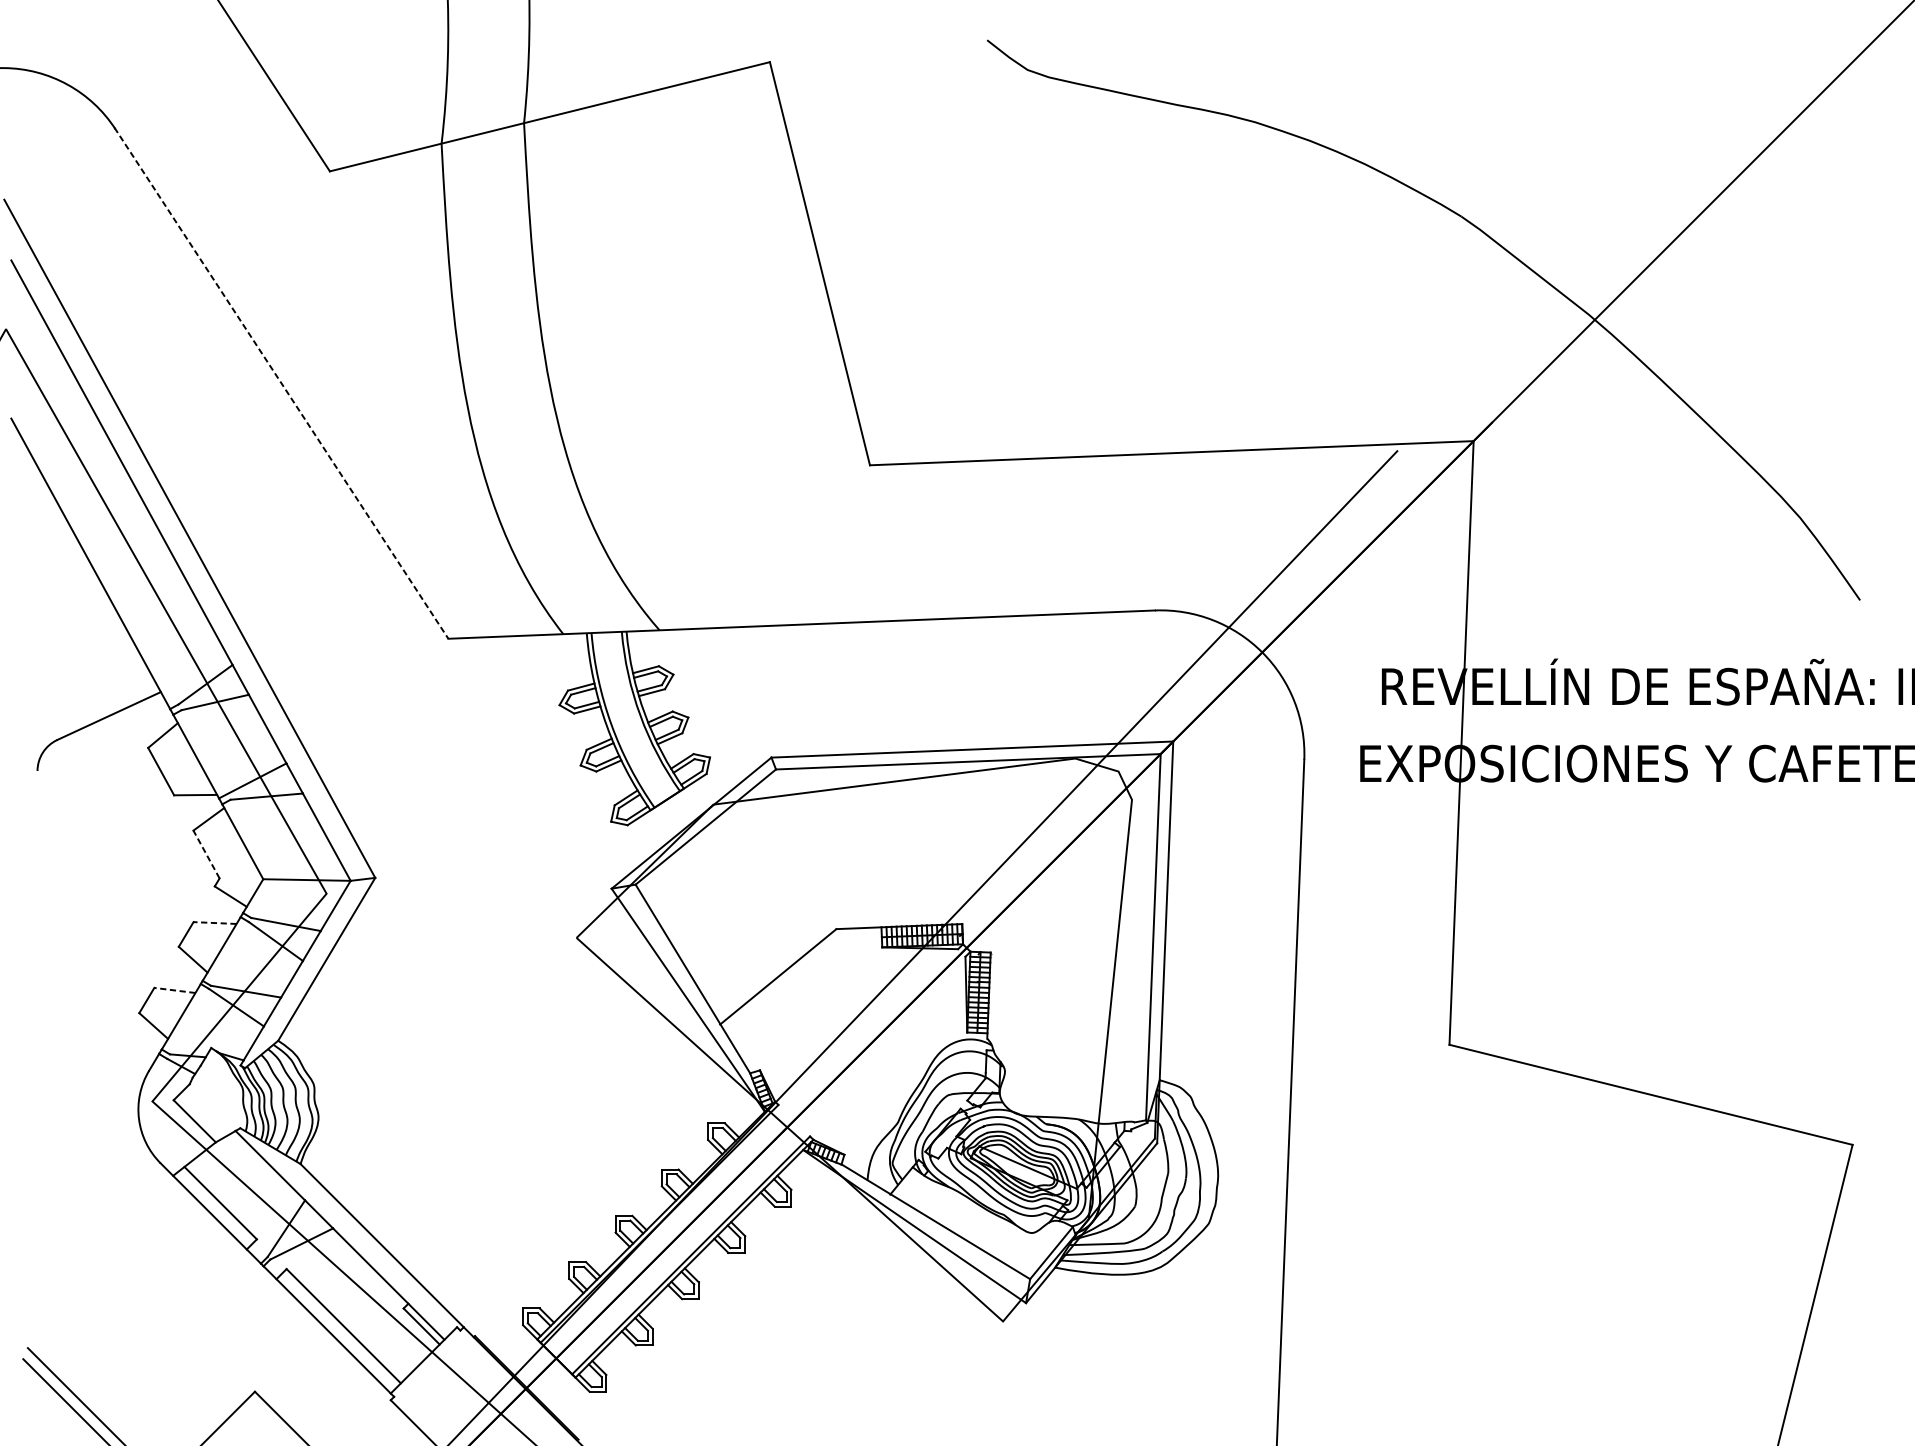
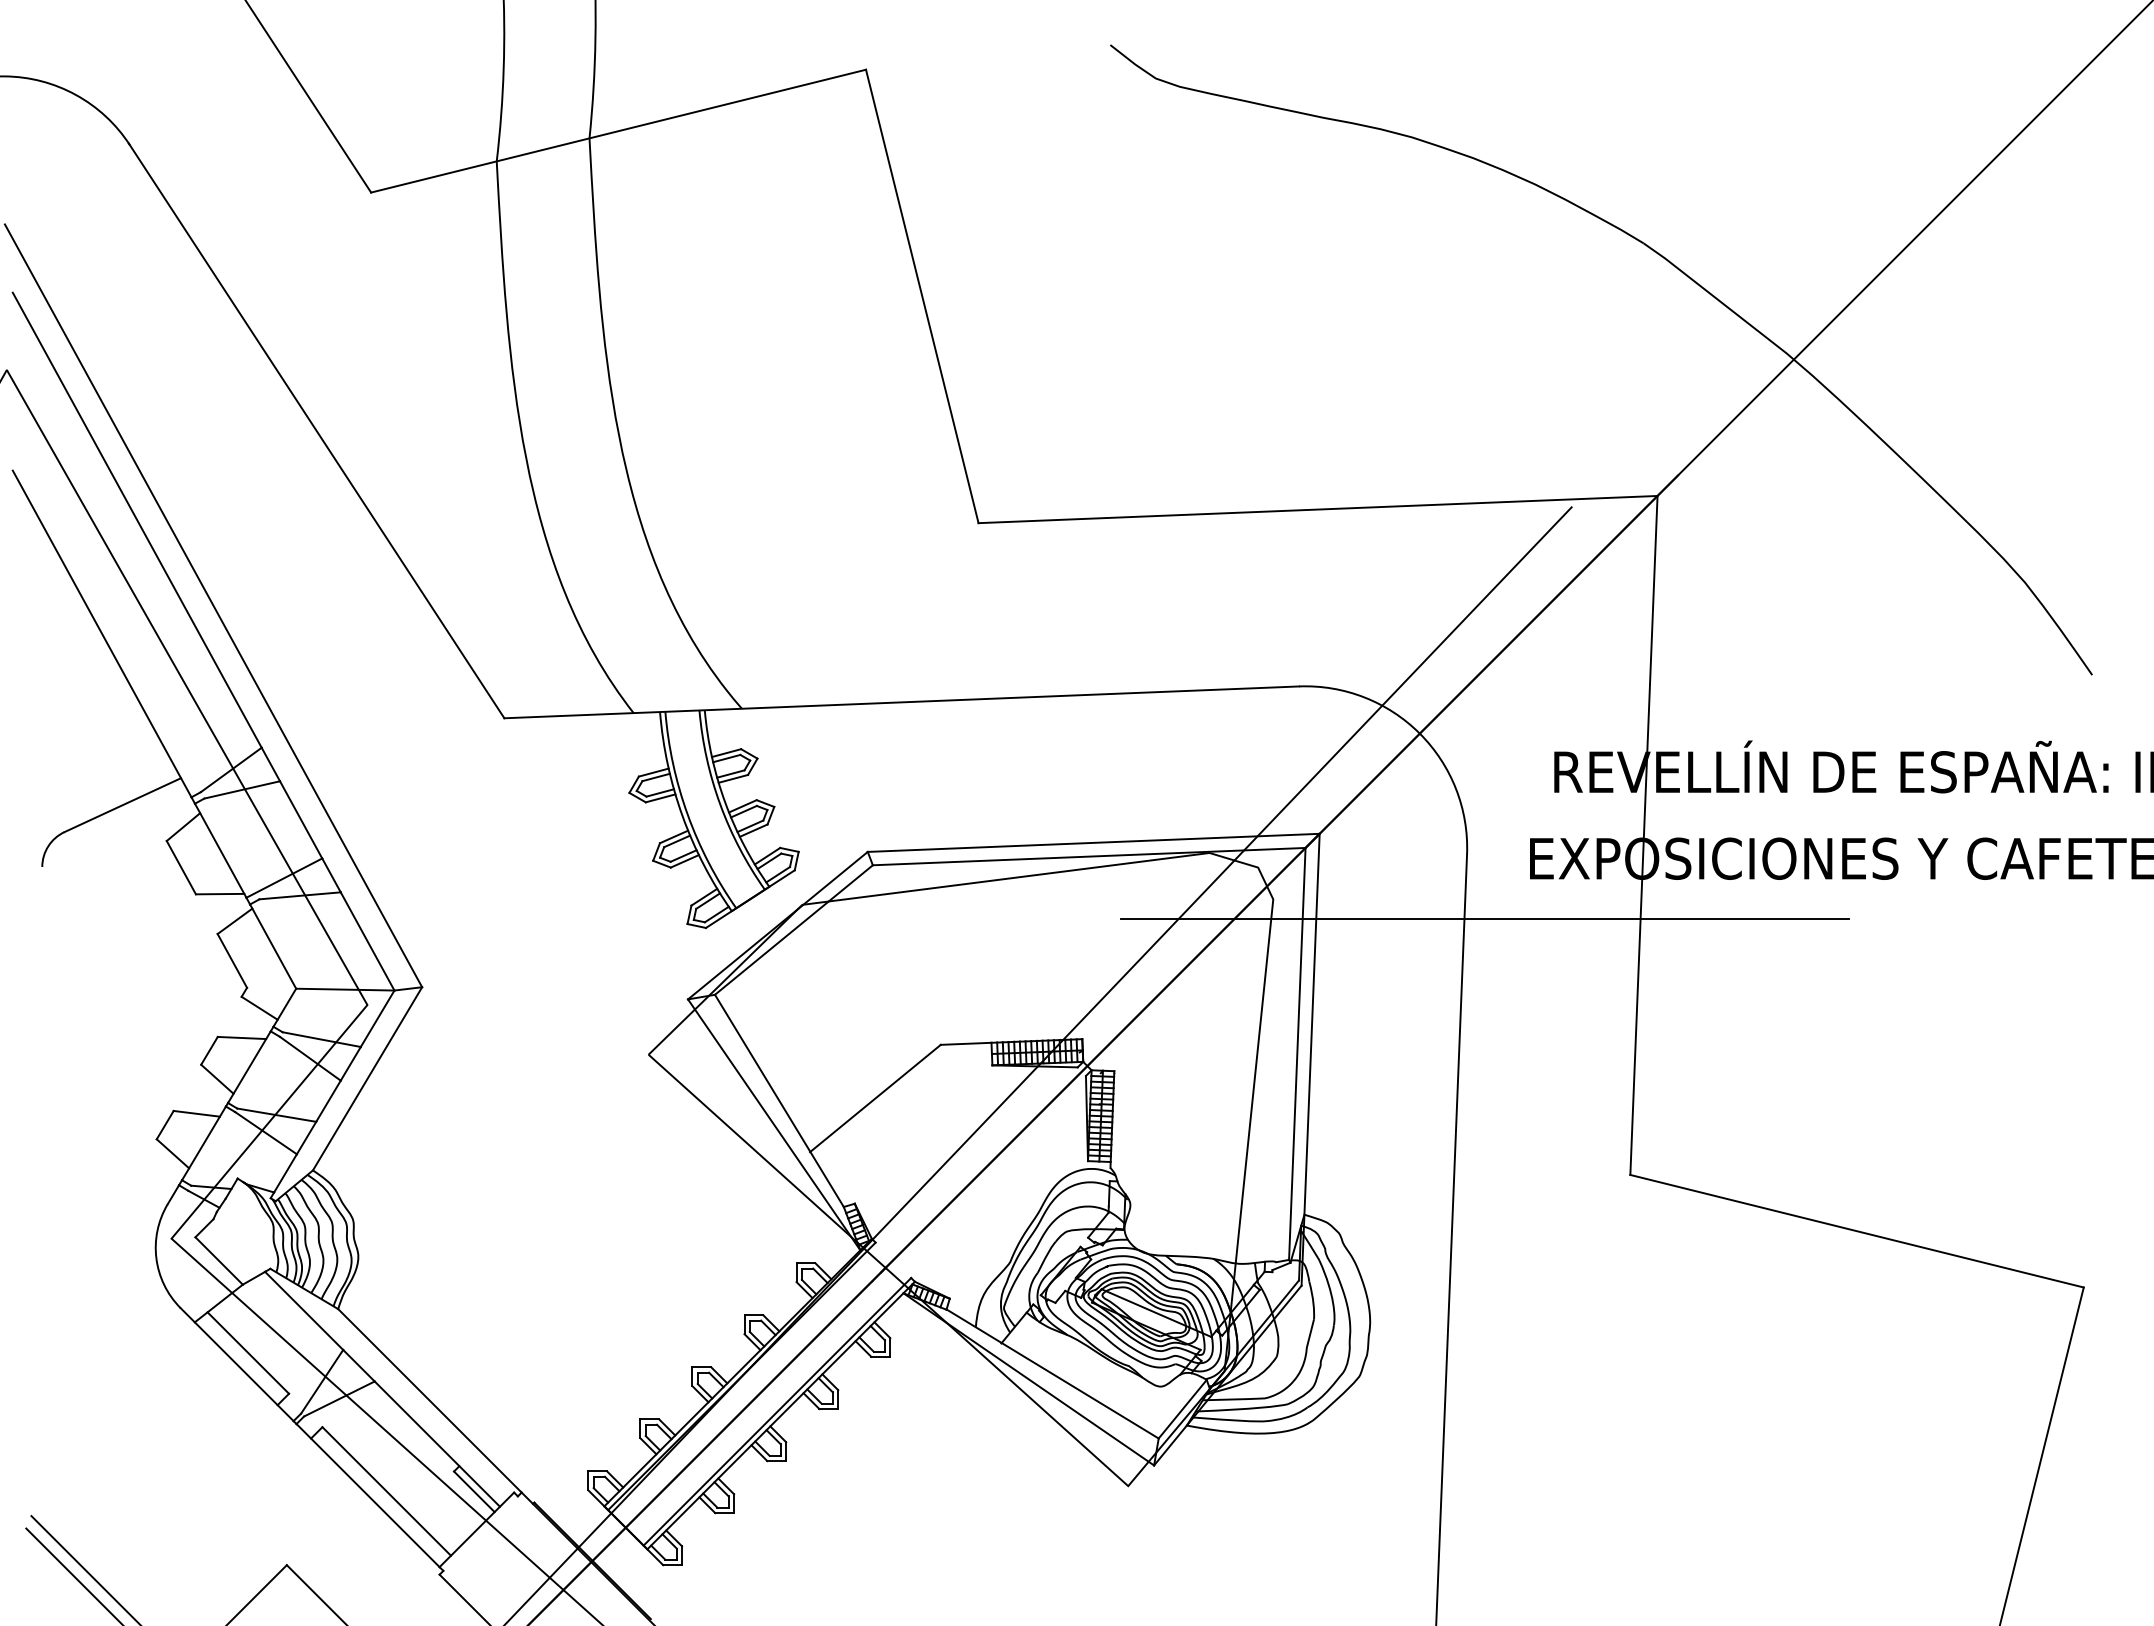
line: (281, 383) -> (316, 431), dashed -> solid
line: (1319, 817) -> (1484, 919), added
line: (206, 854) -> (232, 960), dashed -> solid
line: (214, 922) -> (241, 1037), dashed -> solid
line: (174, 990) -> (196, 1113), dashed -> solid

